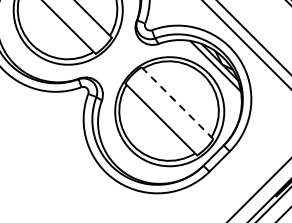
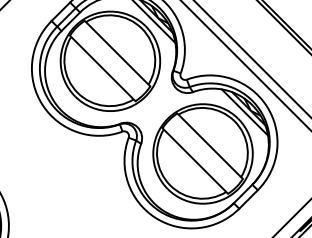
line: (177, 103) -> (210, 146), dashed -> solid

